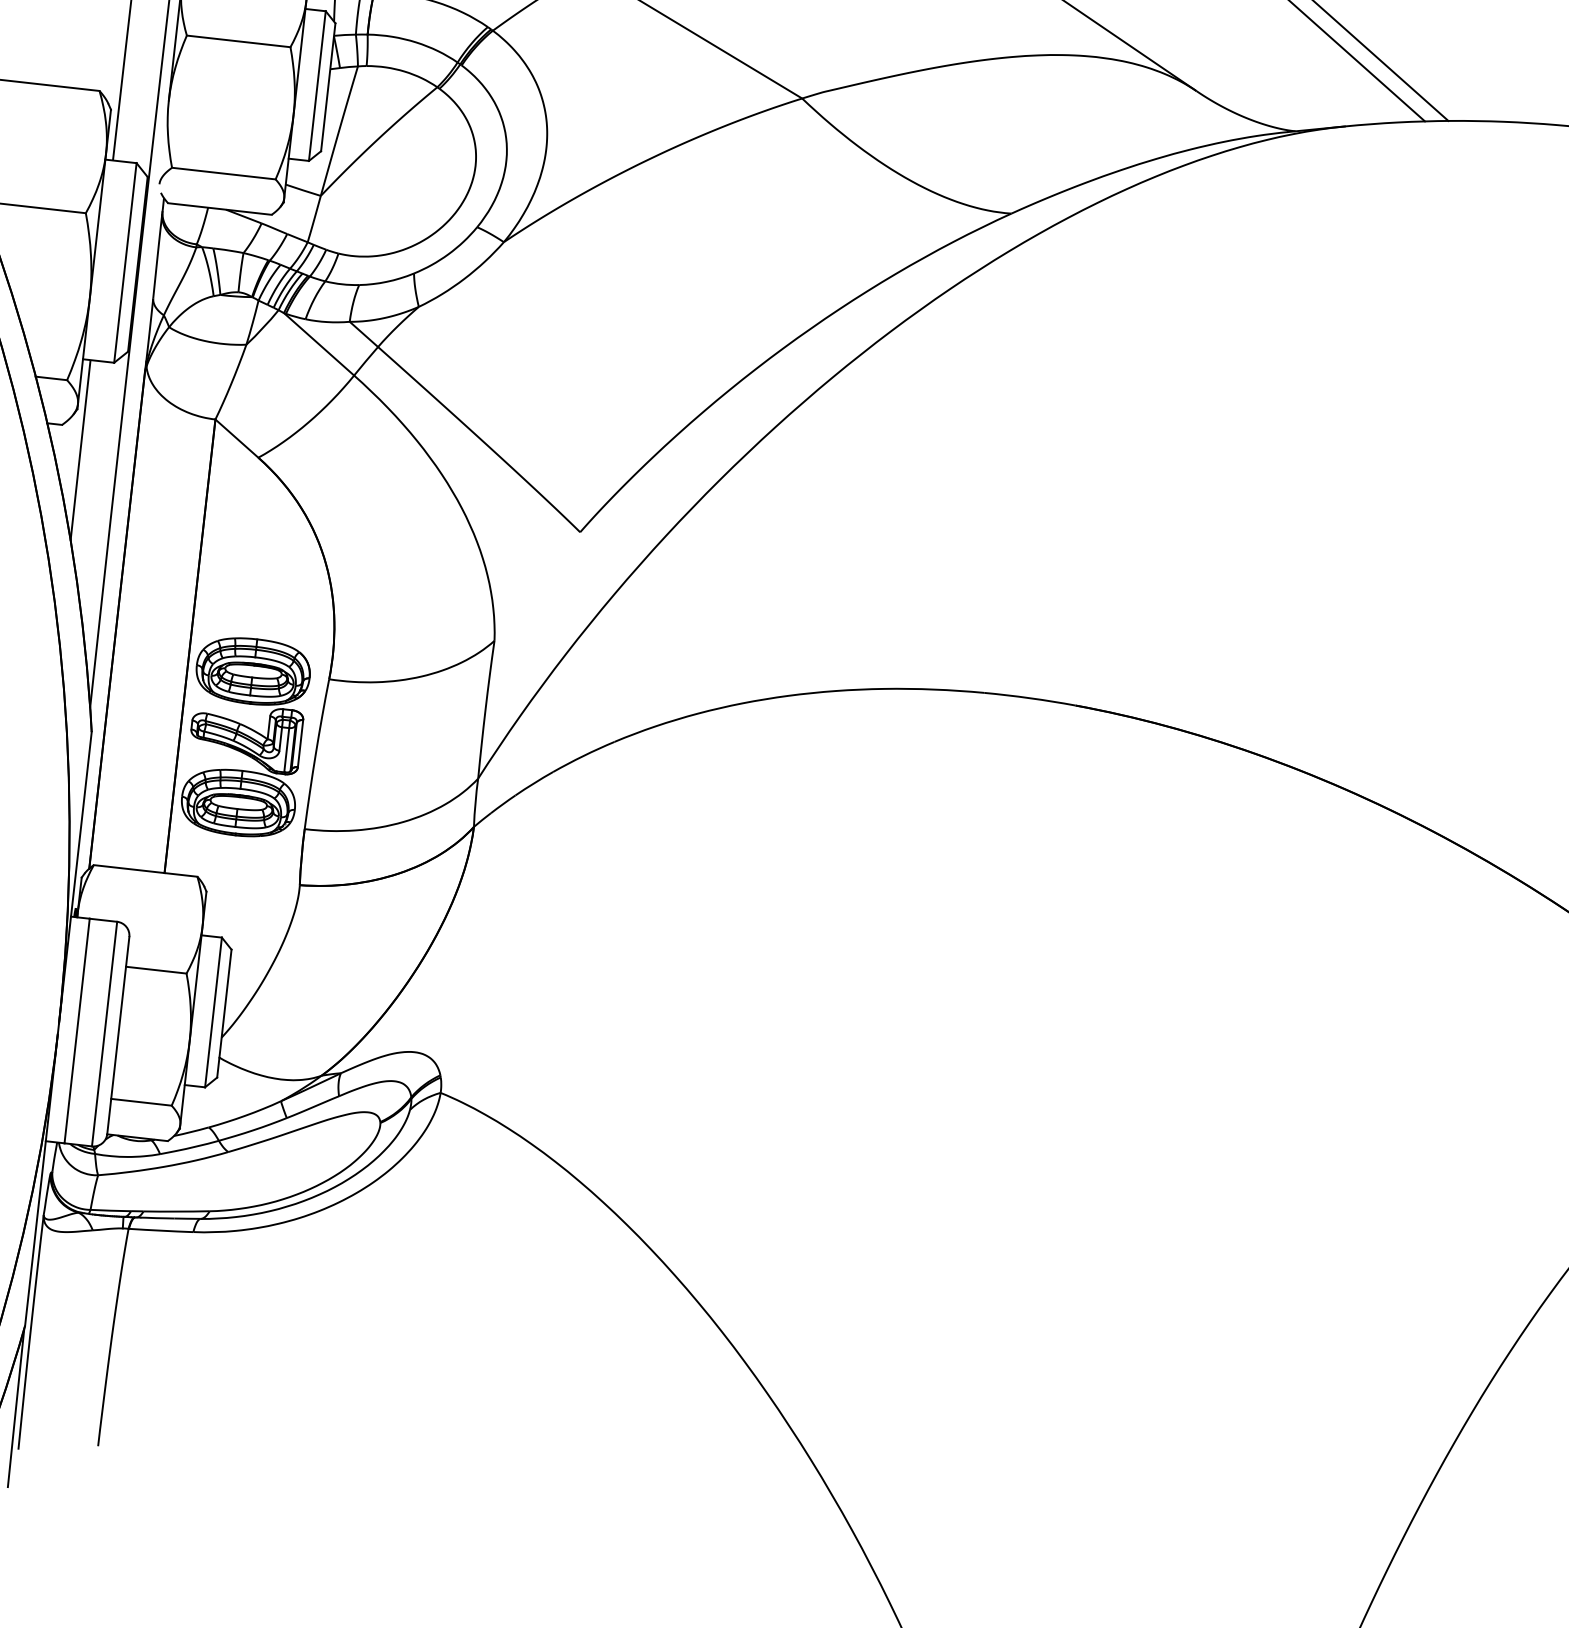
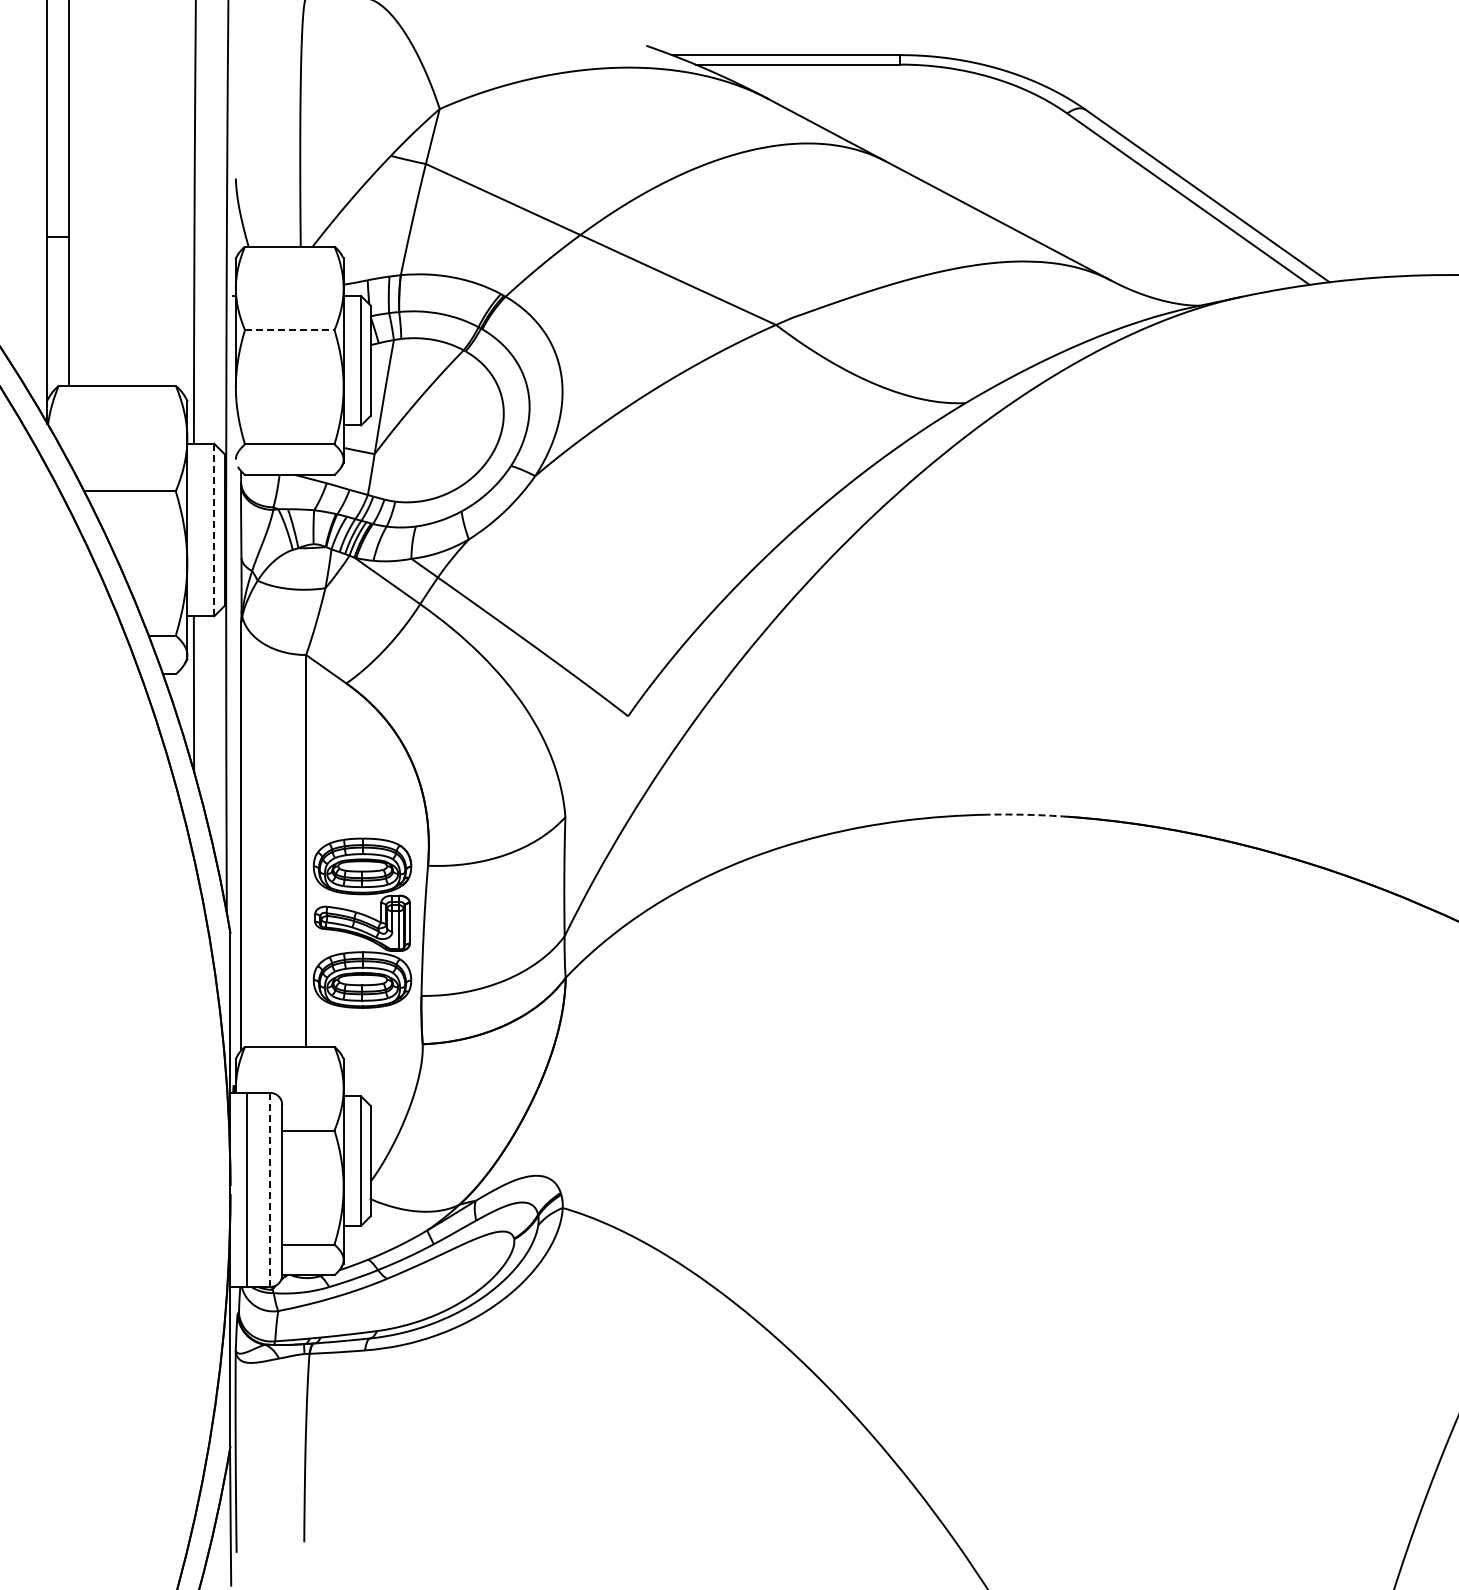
line: (238, 41) -> (289, 330), solid -> dashed
line: (125, 263) -> (214, 530), solid -> dashed
arc: (1029, 697) -> (1027, 814), solid -> dashed
line: (104, 1034) -> (270, 1190), solid -> dashed

